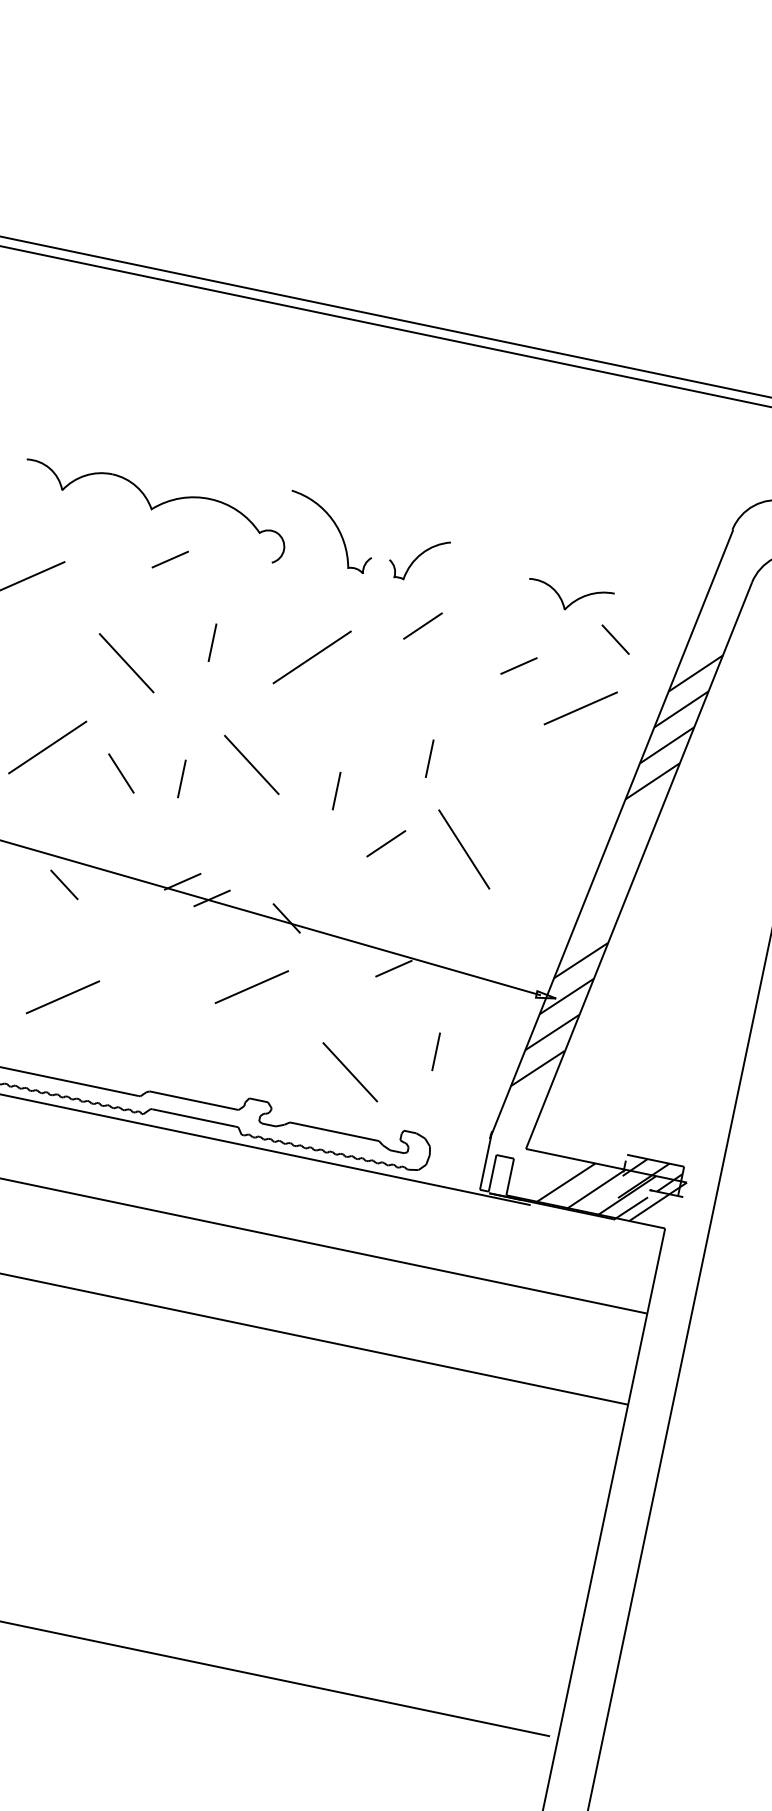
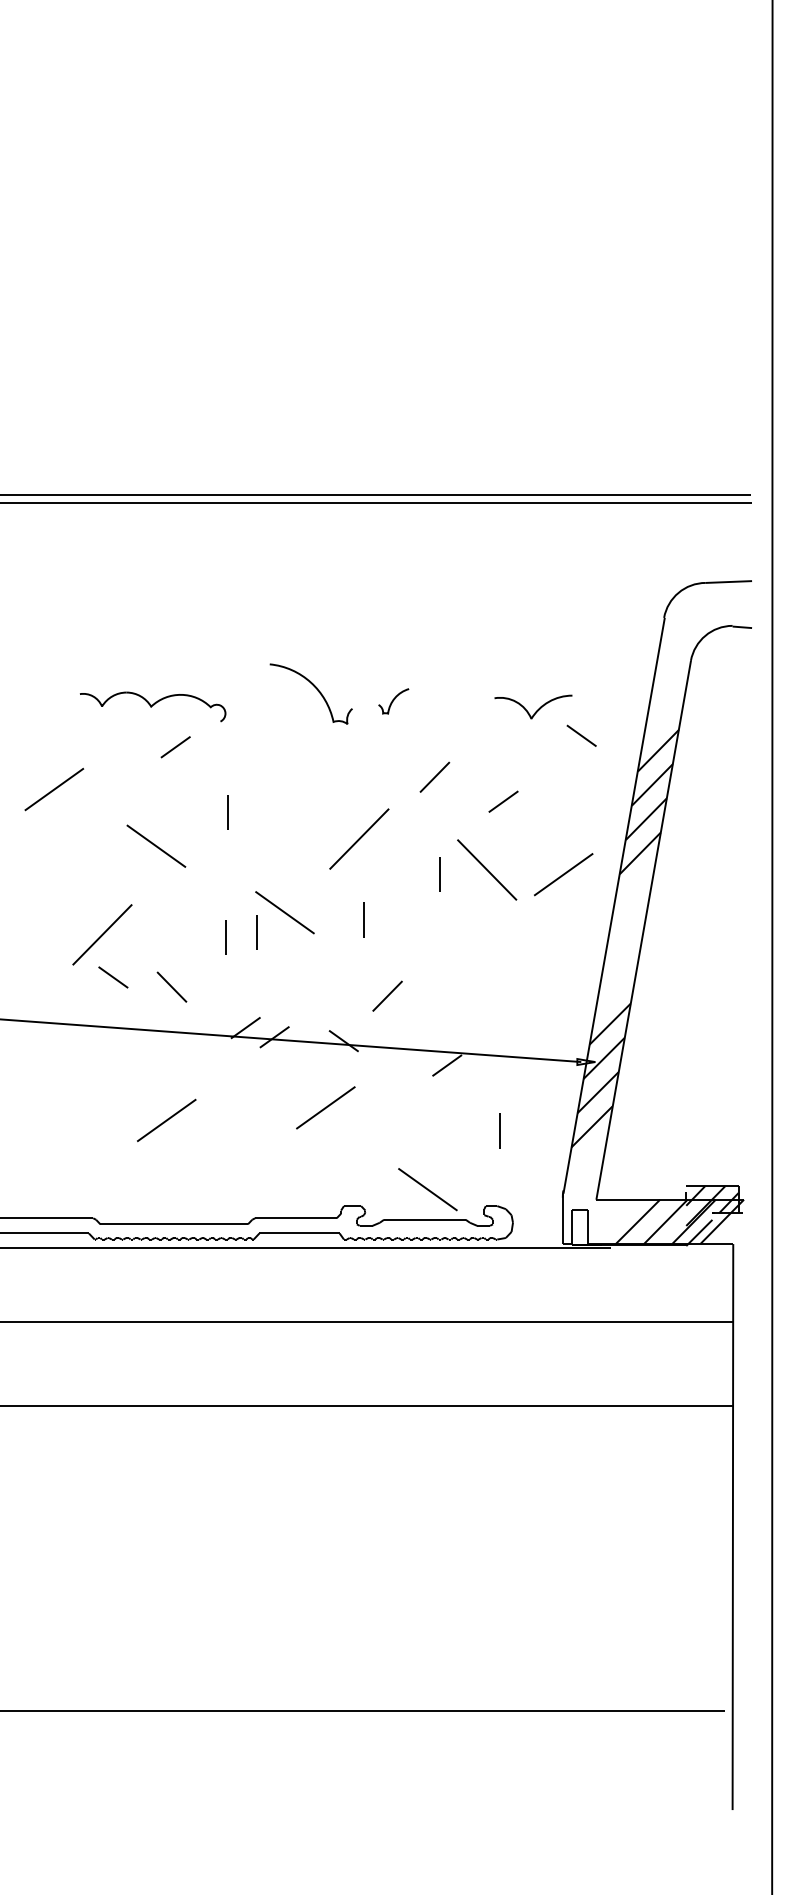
part: (154, 509) -> (152, 706), size x0.6
part: (418, 559) -> (393, 701), size x0.6
line: (422, 625) -> (434, 776), moved
line: (312, 656) -> (359, 838), moved
line: (518, 665) -> (503, 801), moved
line: (580, 708) -> (563, 874), moved
line: (120, 772) -> (171, 986), moved
line: (216, 780) -> (256, 932), added
line: (386, 842) -> (387, 995), moved
line: (464, 849) -> (487, 869), moved
line: (64, 884) -> (113, 977), moved
line: (62, 997) -> (166, 1120), moved
line: (349, 1072) -> (427, 1189), moved

